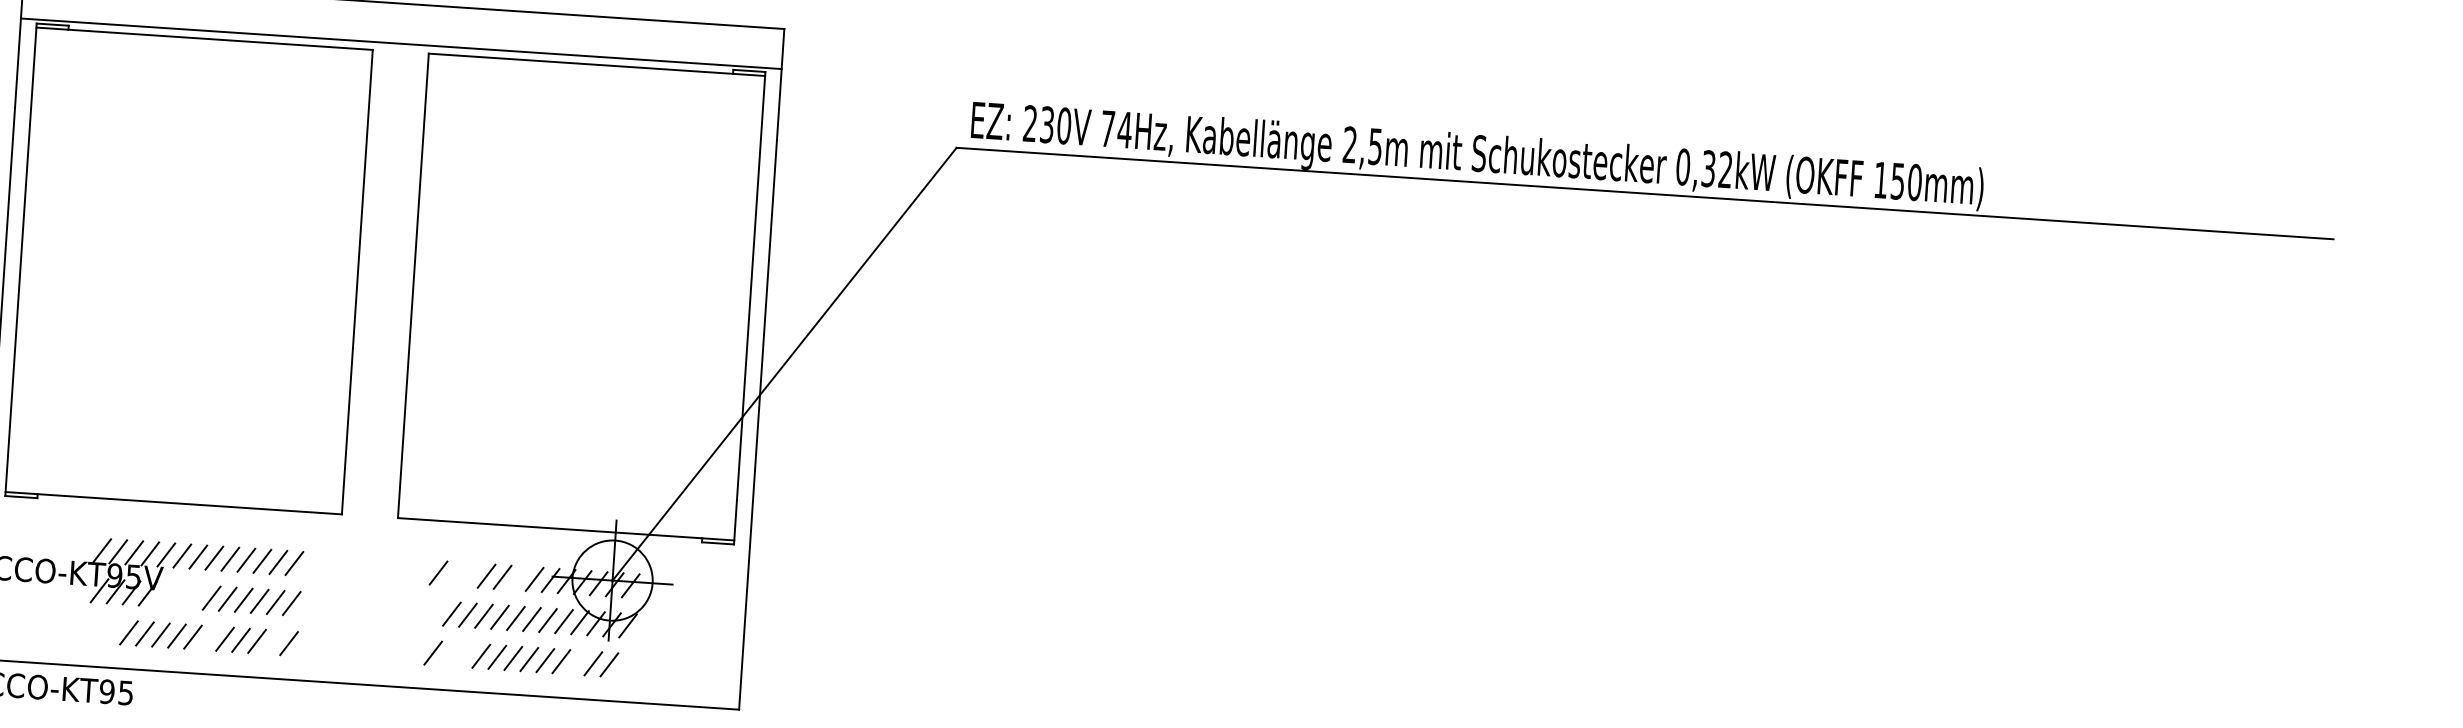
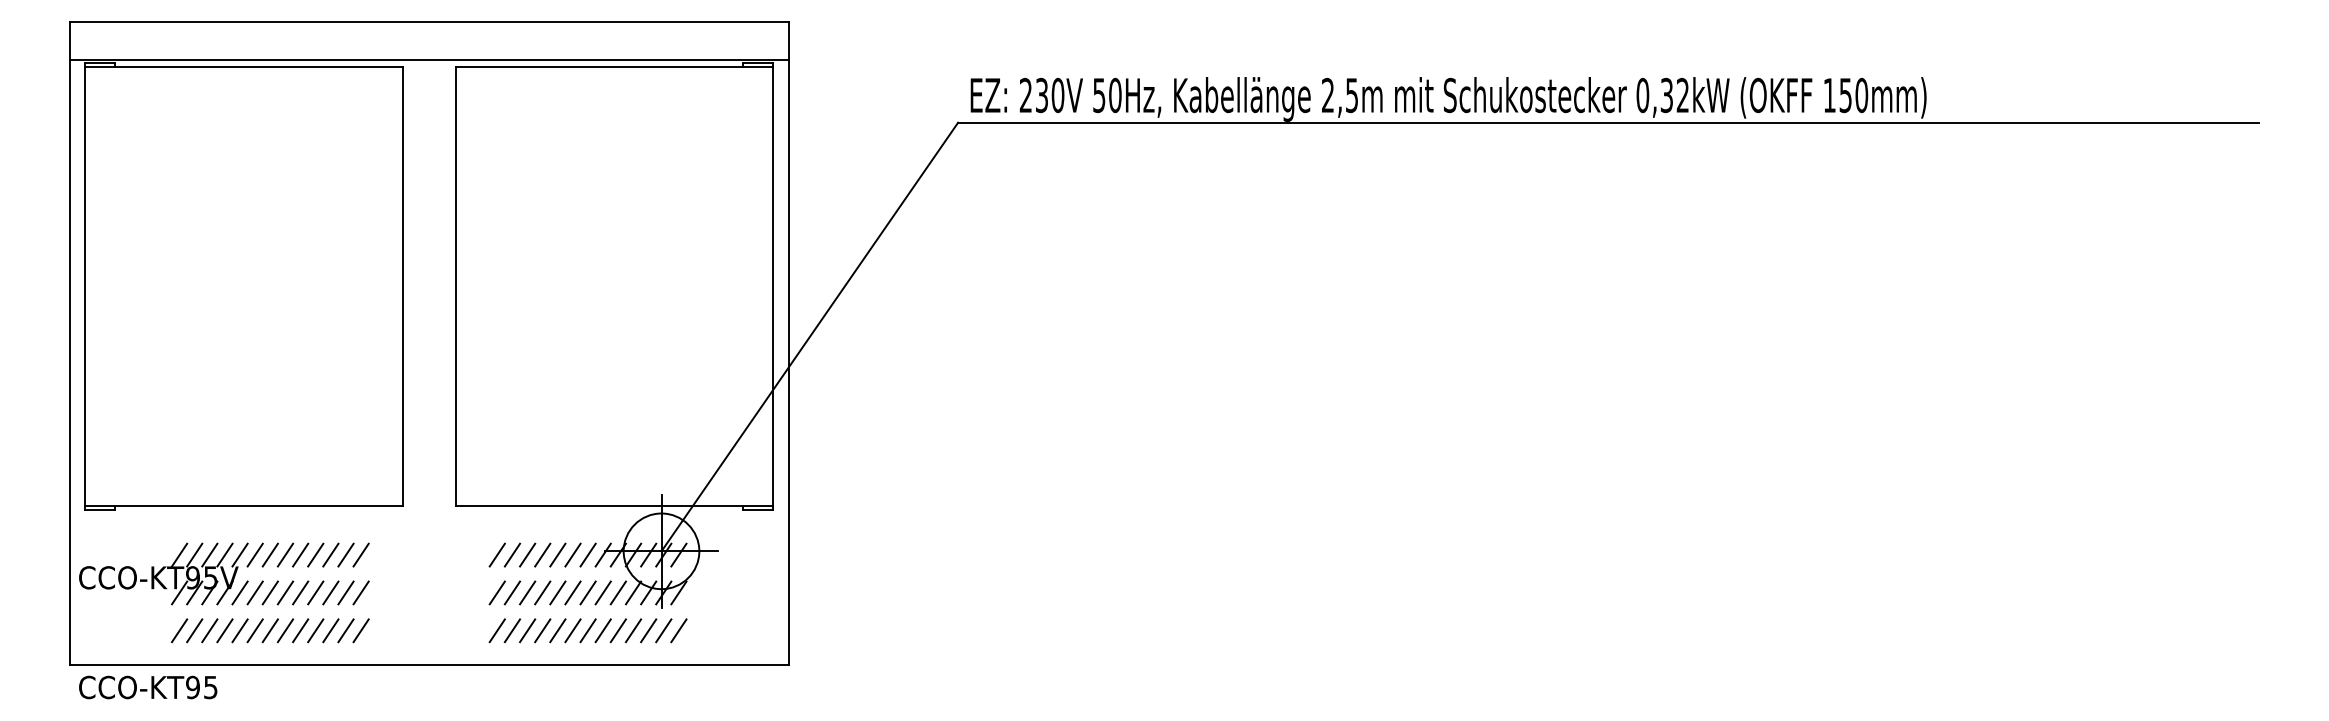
text: (1116, 129) -> (1107, 95), 74Hz, -> 50Hz,
line: (454, 573) -> (512, 554), added
line: (470, 574) -> (527, 554), added
line: (518, 577) -> (572, 554), added
line: (163, 594) -> (239, 592), added
line: (178, 595) -> (254, 592), added
line: (194, 596) -> (269, 592), added
line: (435, 612) -> (496, 592), added
line: (96, 630) -> (179, 630), added
line: (112, 631) -> (194, 630), added
line: (209, 637) -> (285, 630), added
line: (272, 642) -> (345, 630), added
line: (449, 653) -> (512, 630), added
line: (465, 654) -> (527, 630), added
line: (577, 662) -> (633, 630), added
line: (624, 665) -> (678, 630), added

